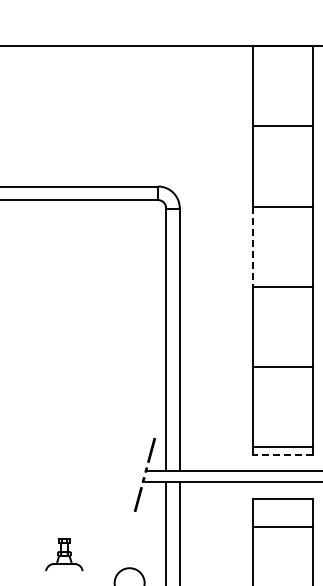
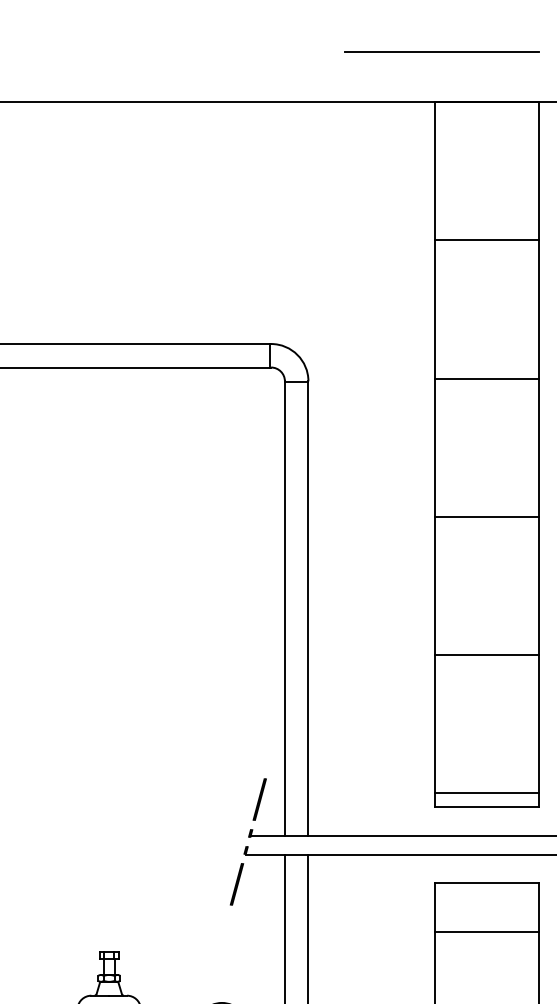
line: (257, 17) -> (442, 52), added
line: (253, 247) -> (435, 449), dashed -> solid
line: (282, 454) -> (485, 806), dashed -> solid

